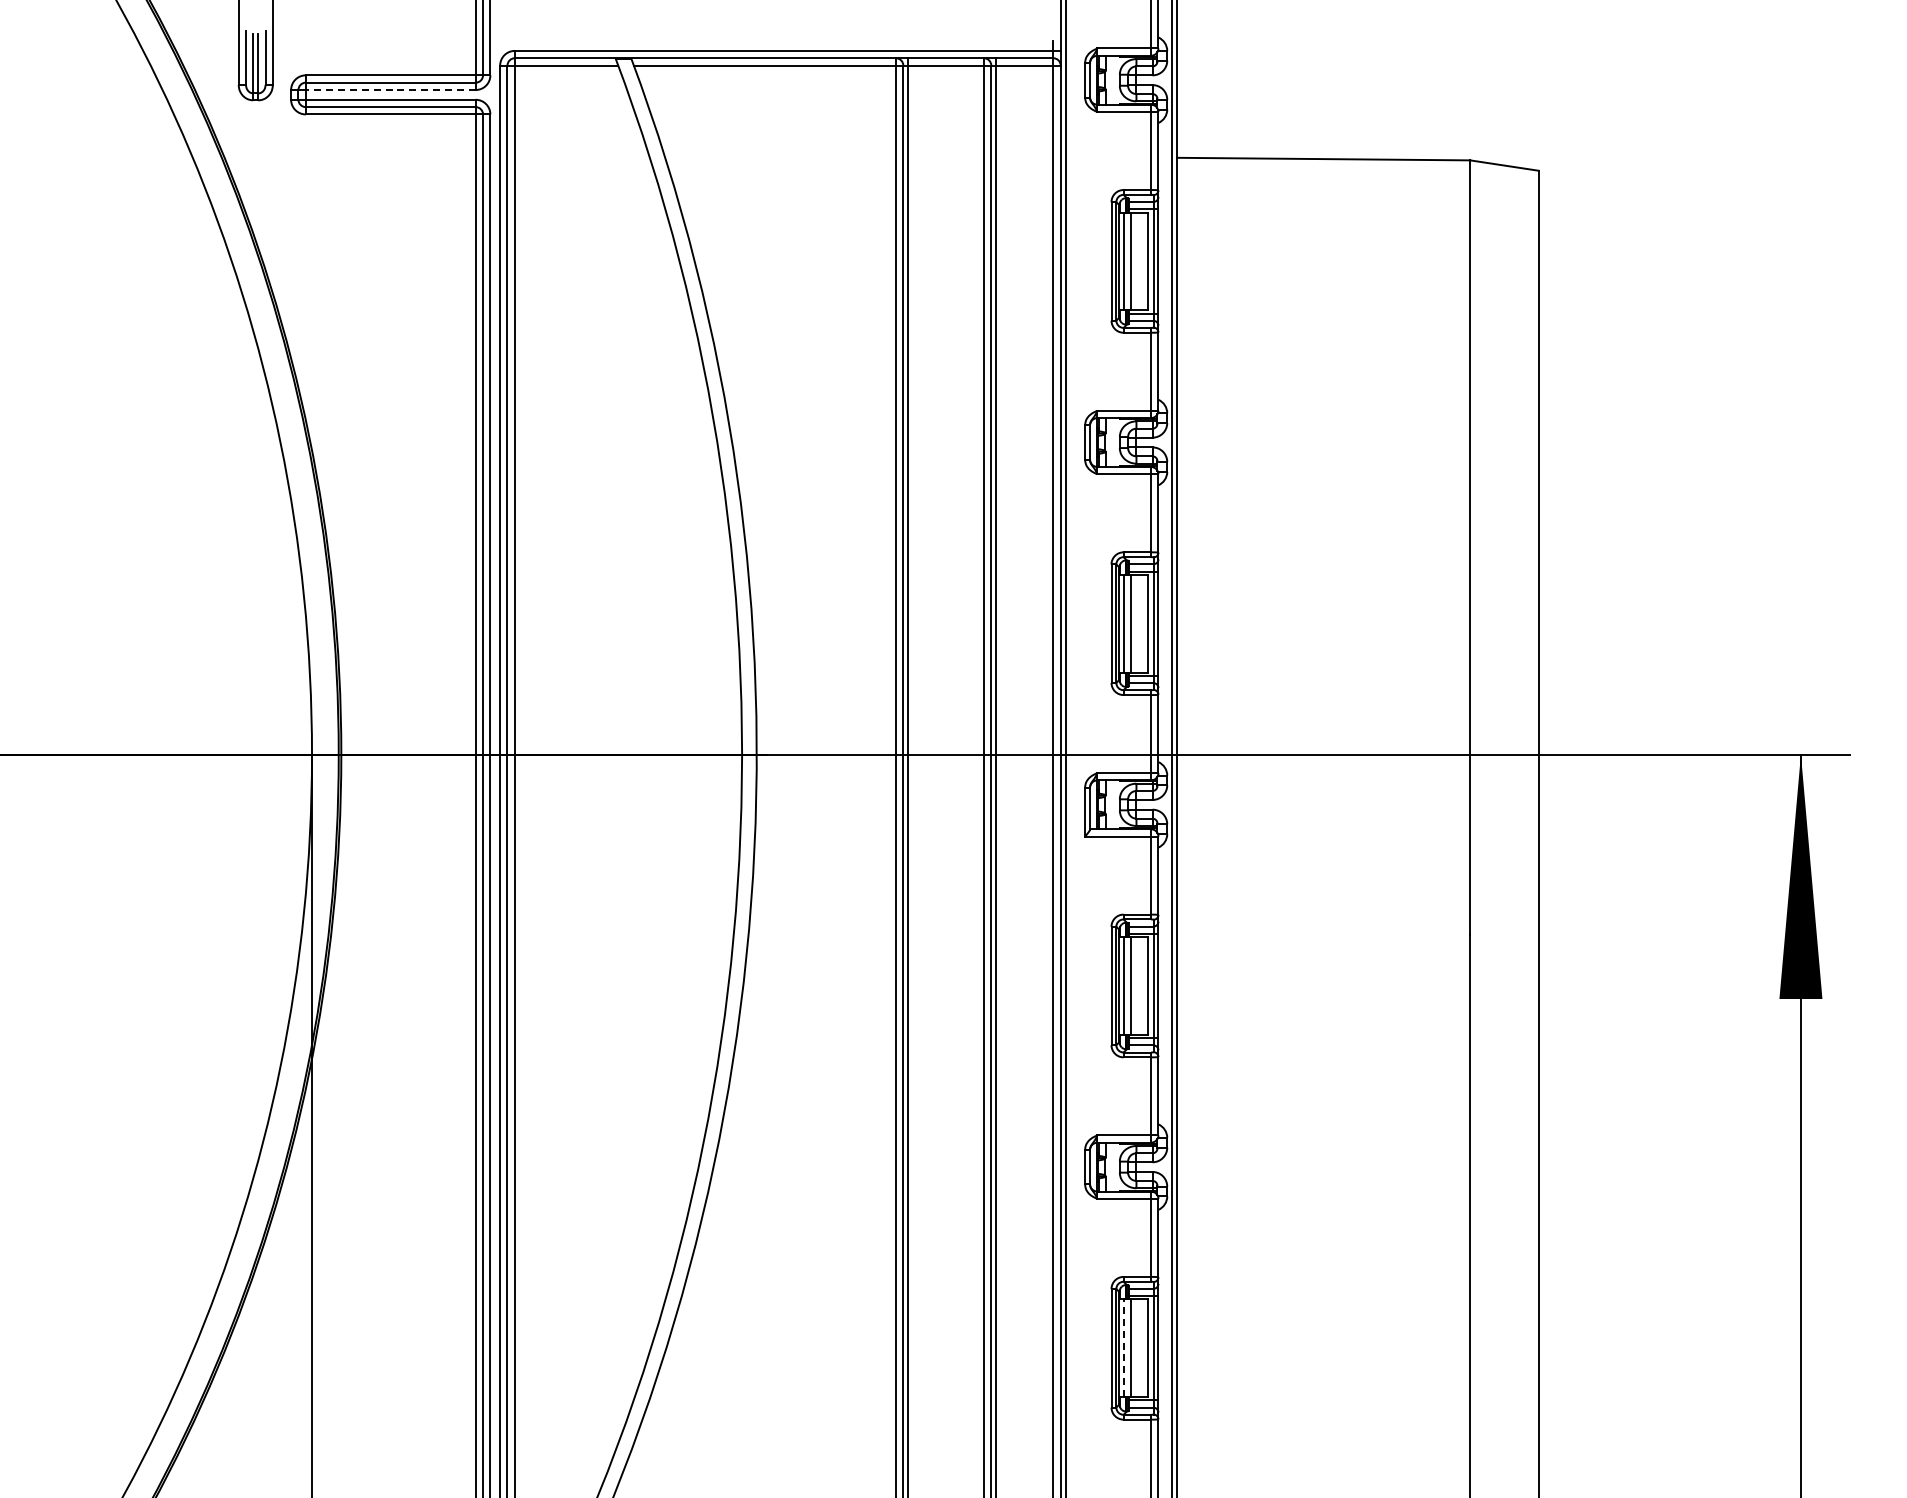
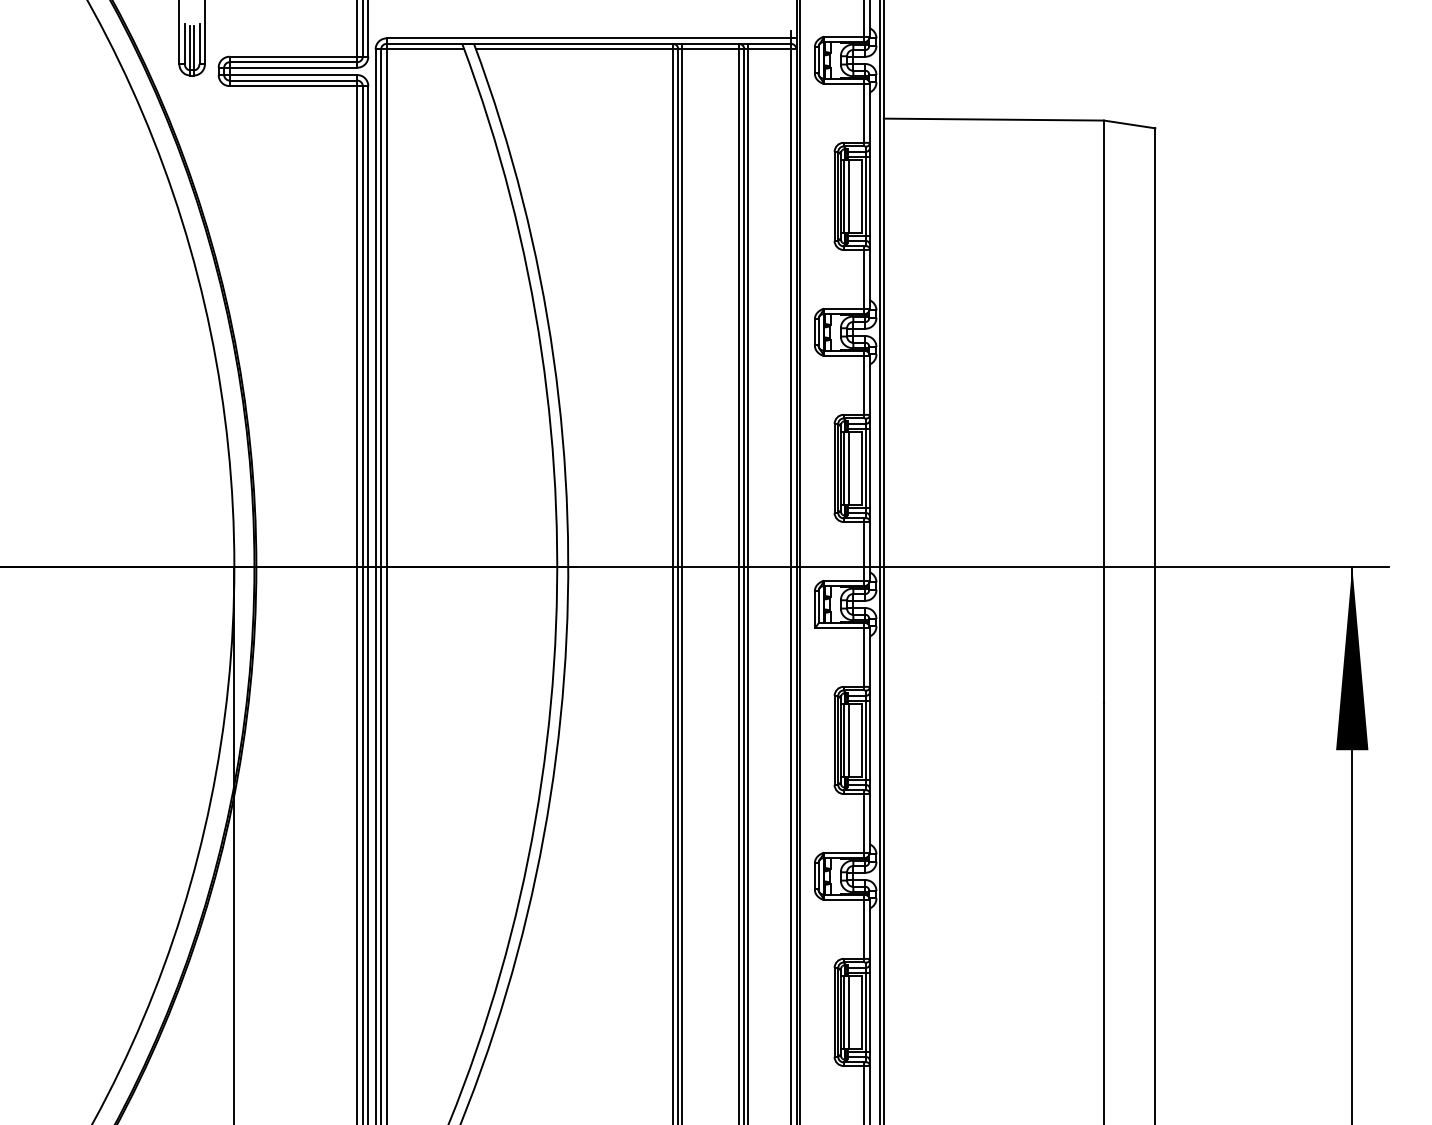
line: (390, 90) -> (293, 68), dashed -> solid
line: (1124, 1348) -> (844, 1012), dashed -> solid

